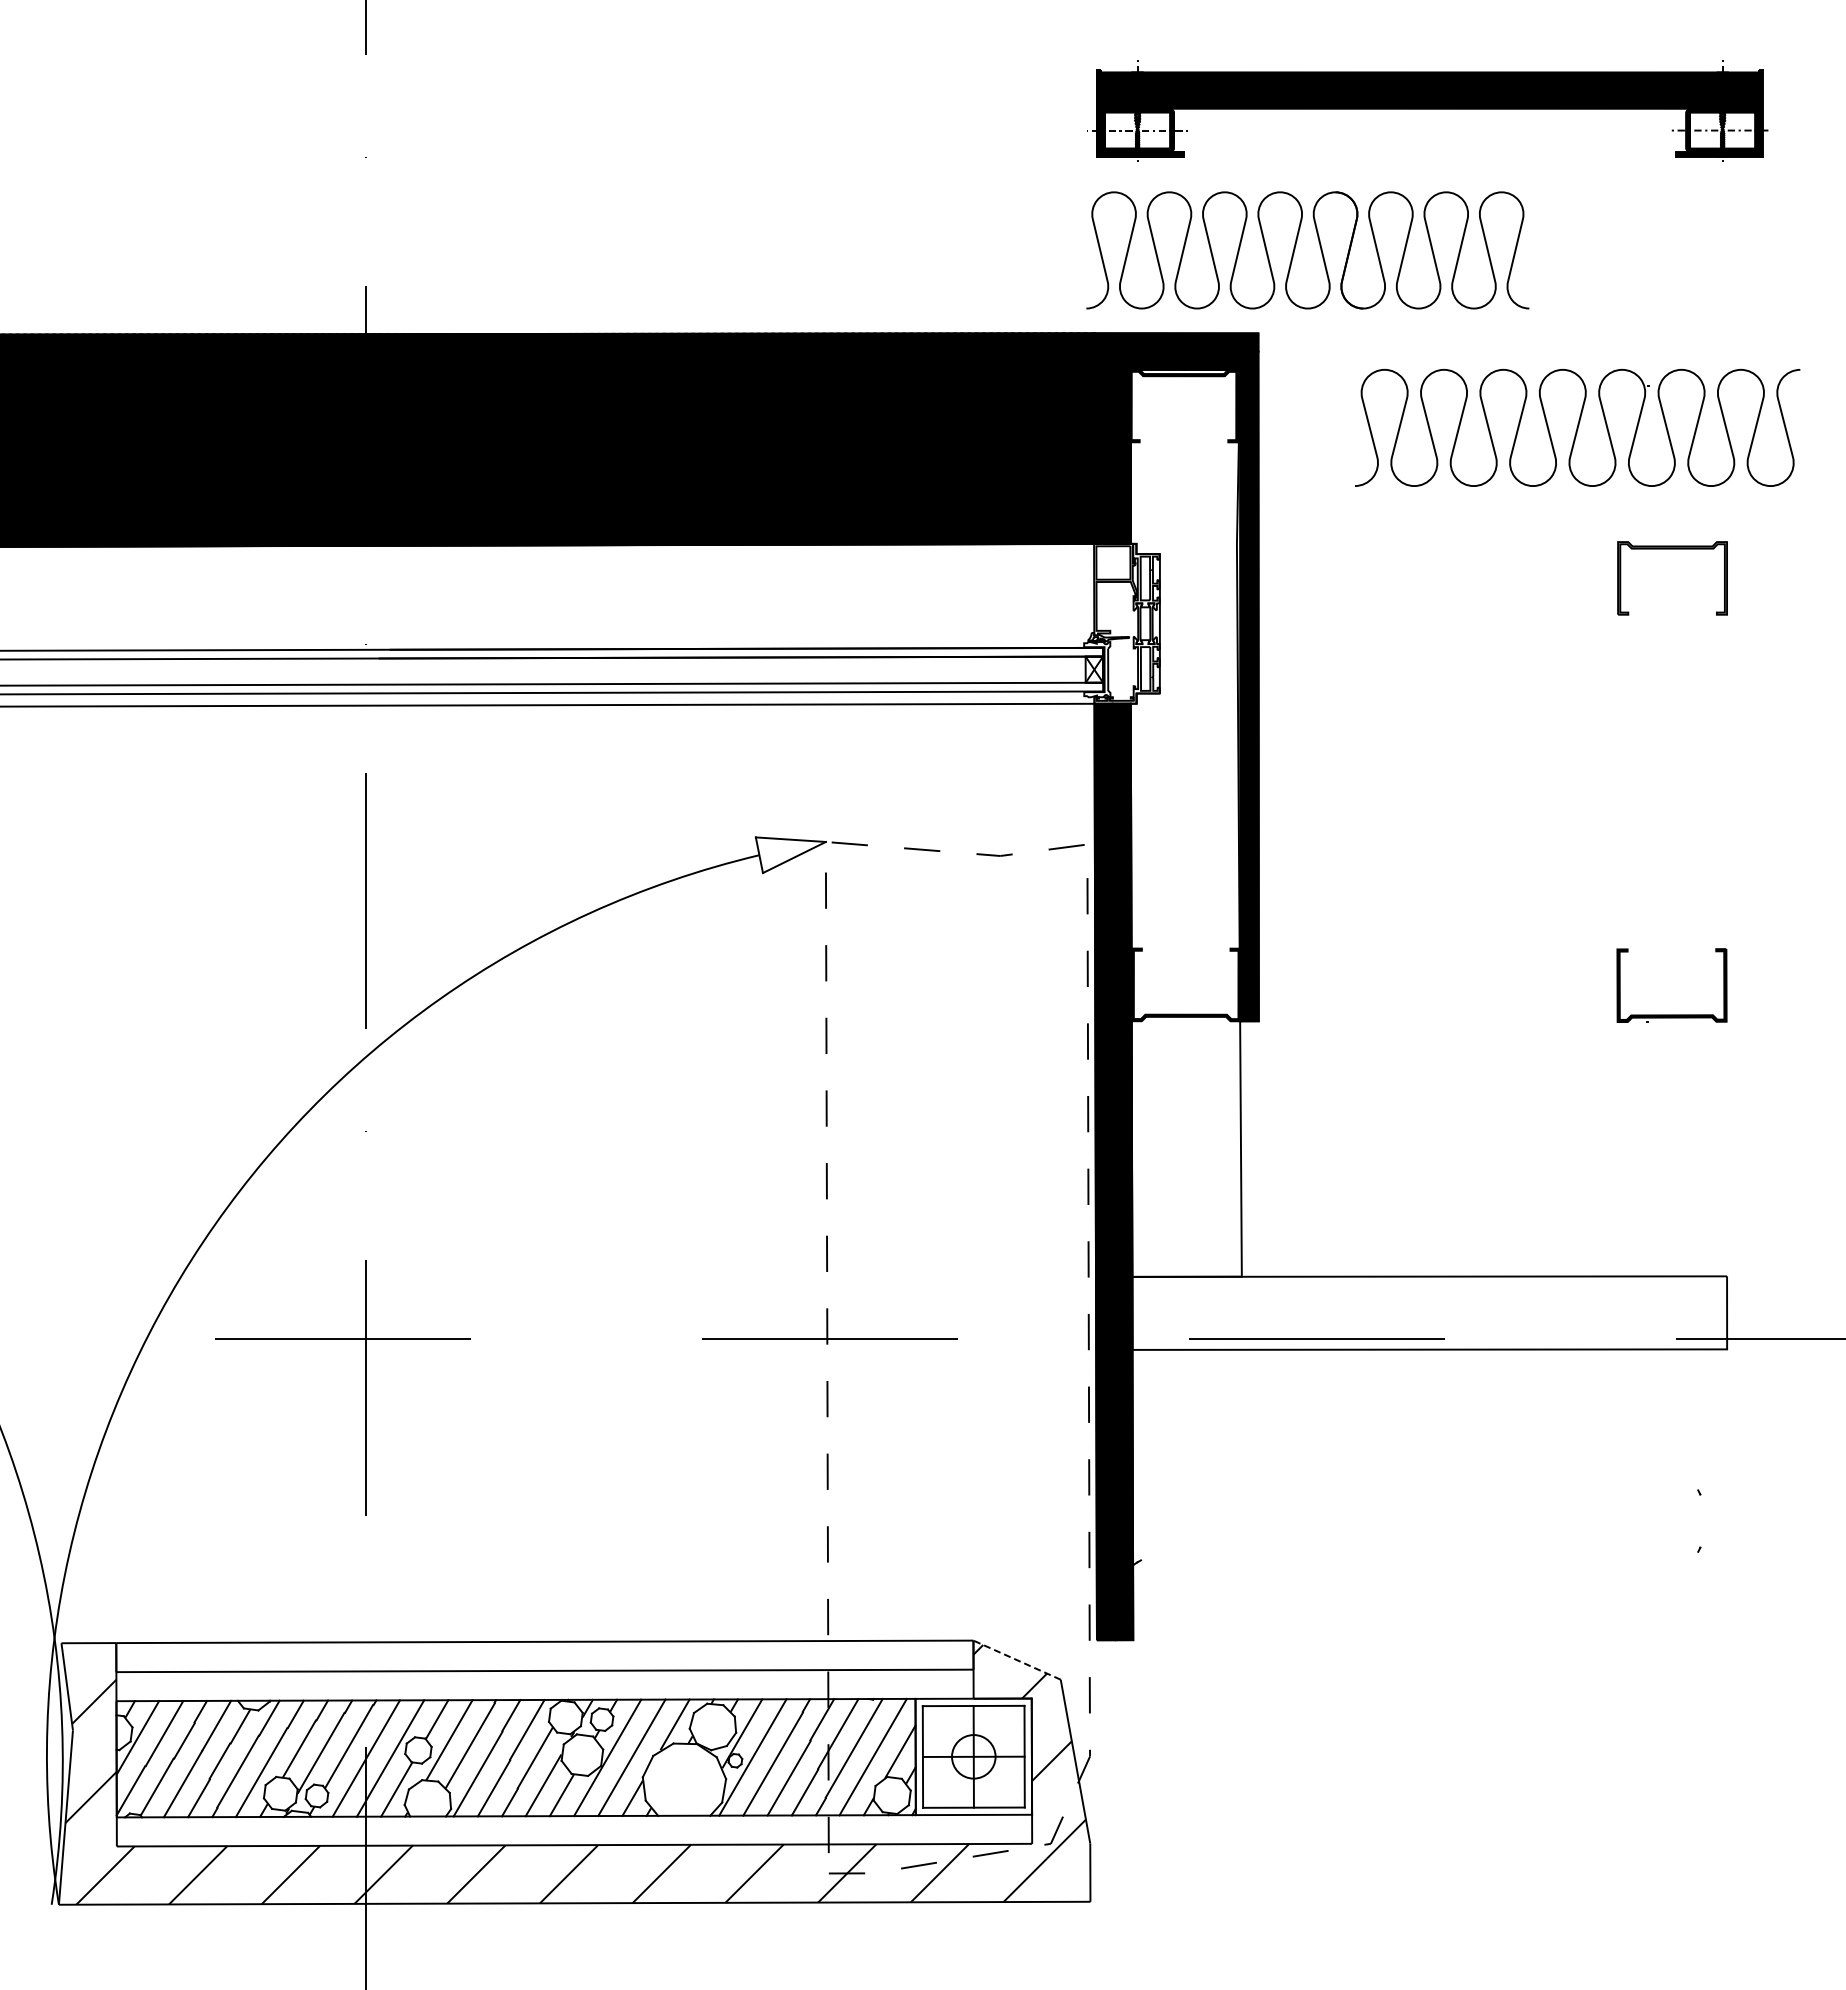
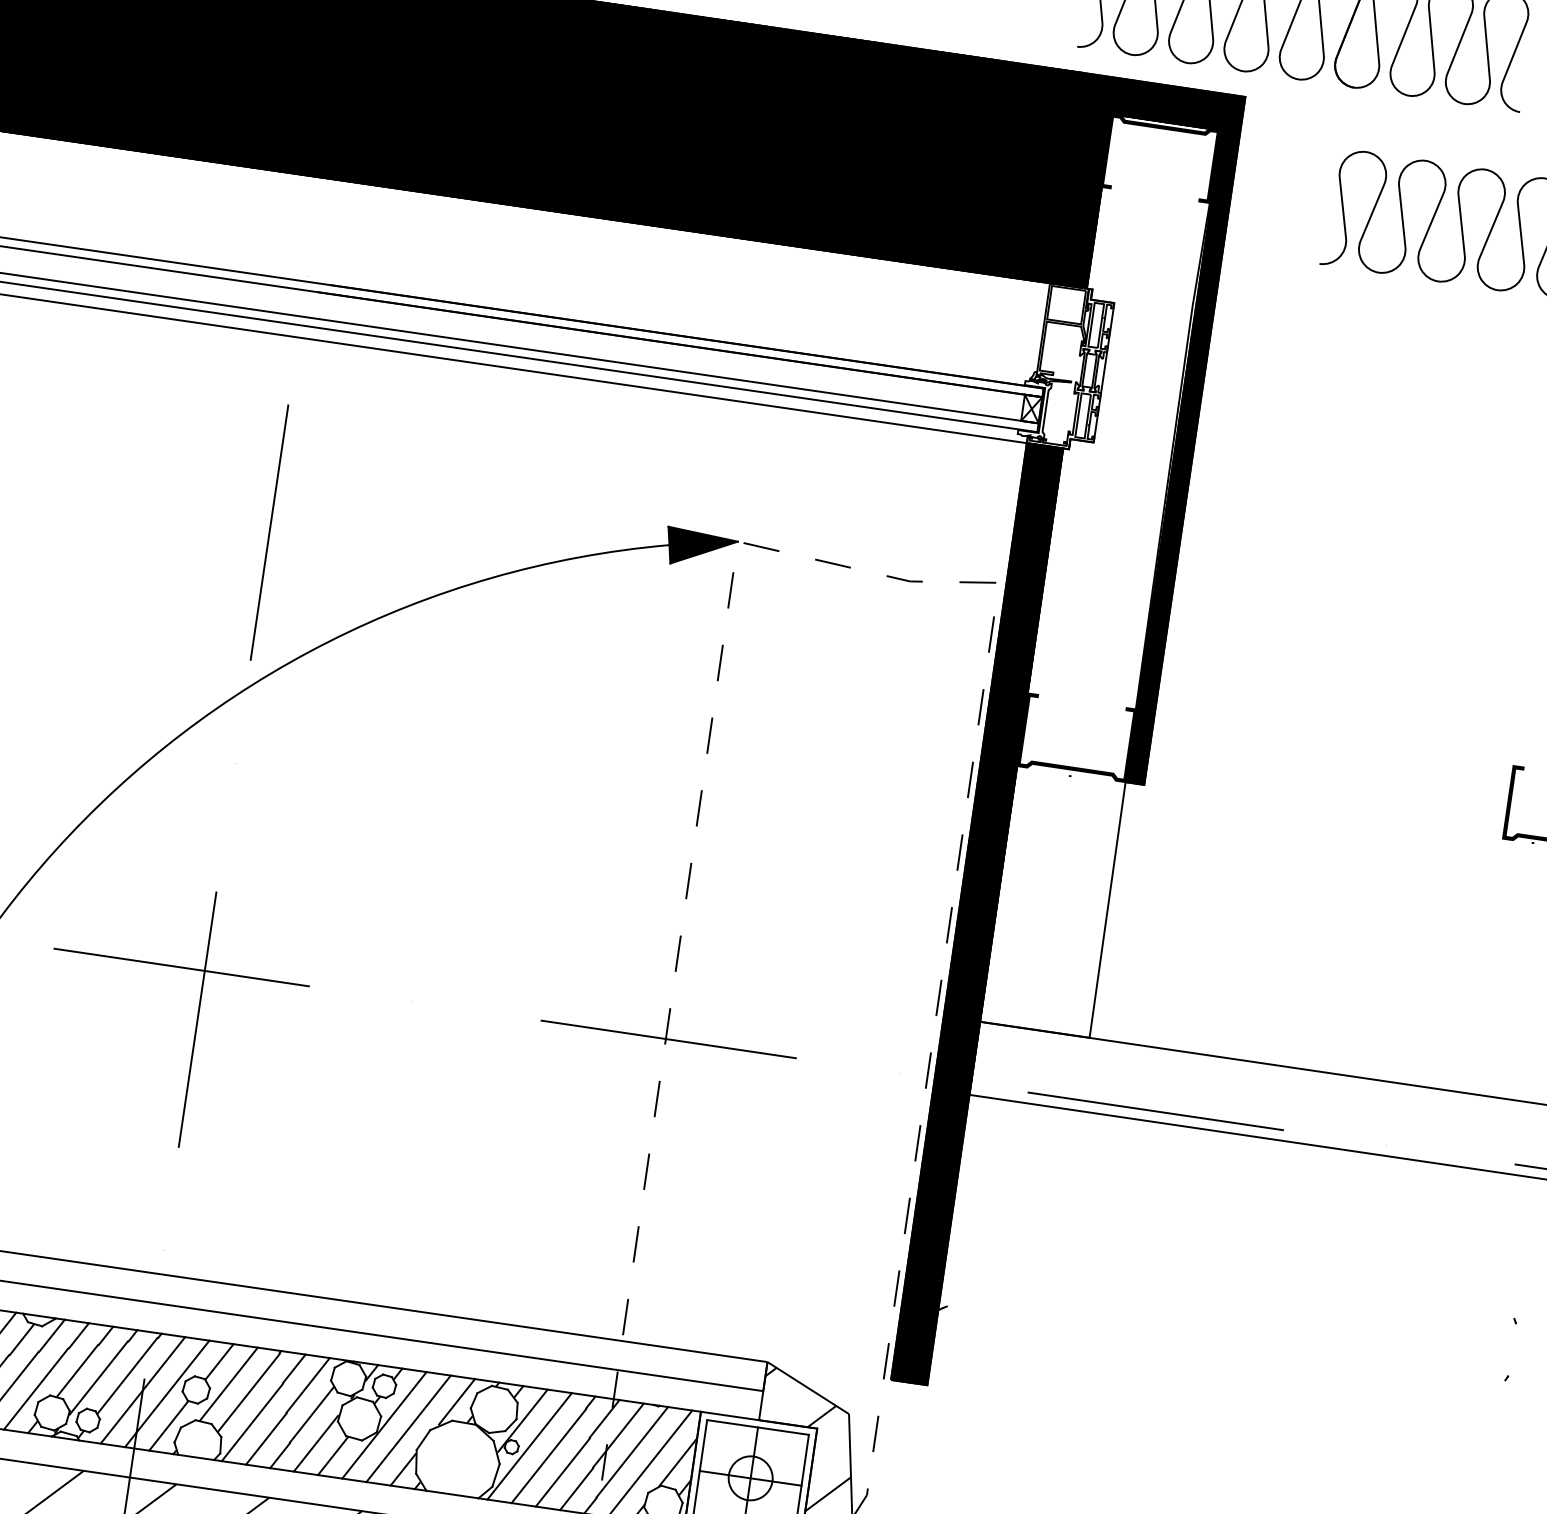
fill: (790, 855) -> (700, 549), added
line: (1017, 1660) -> (808, 1388), dashed -> solid

